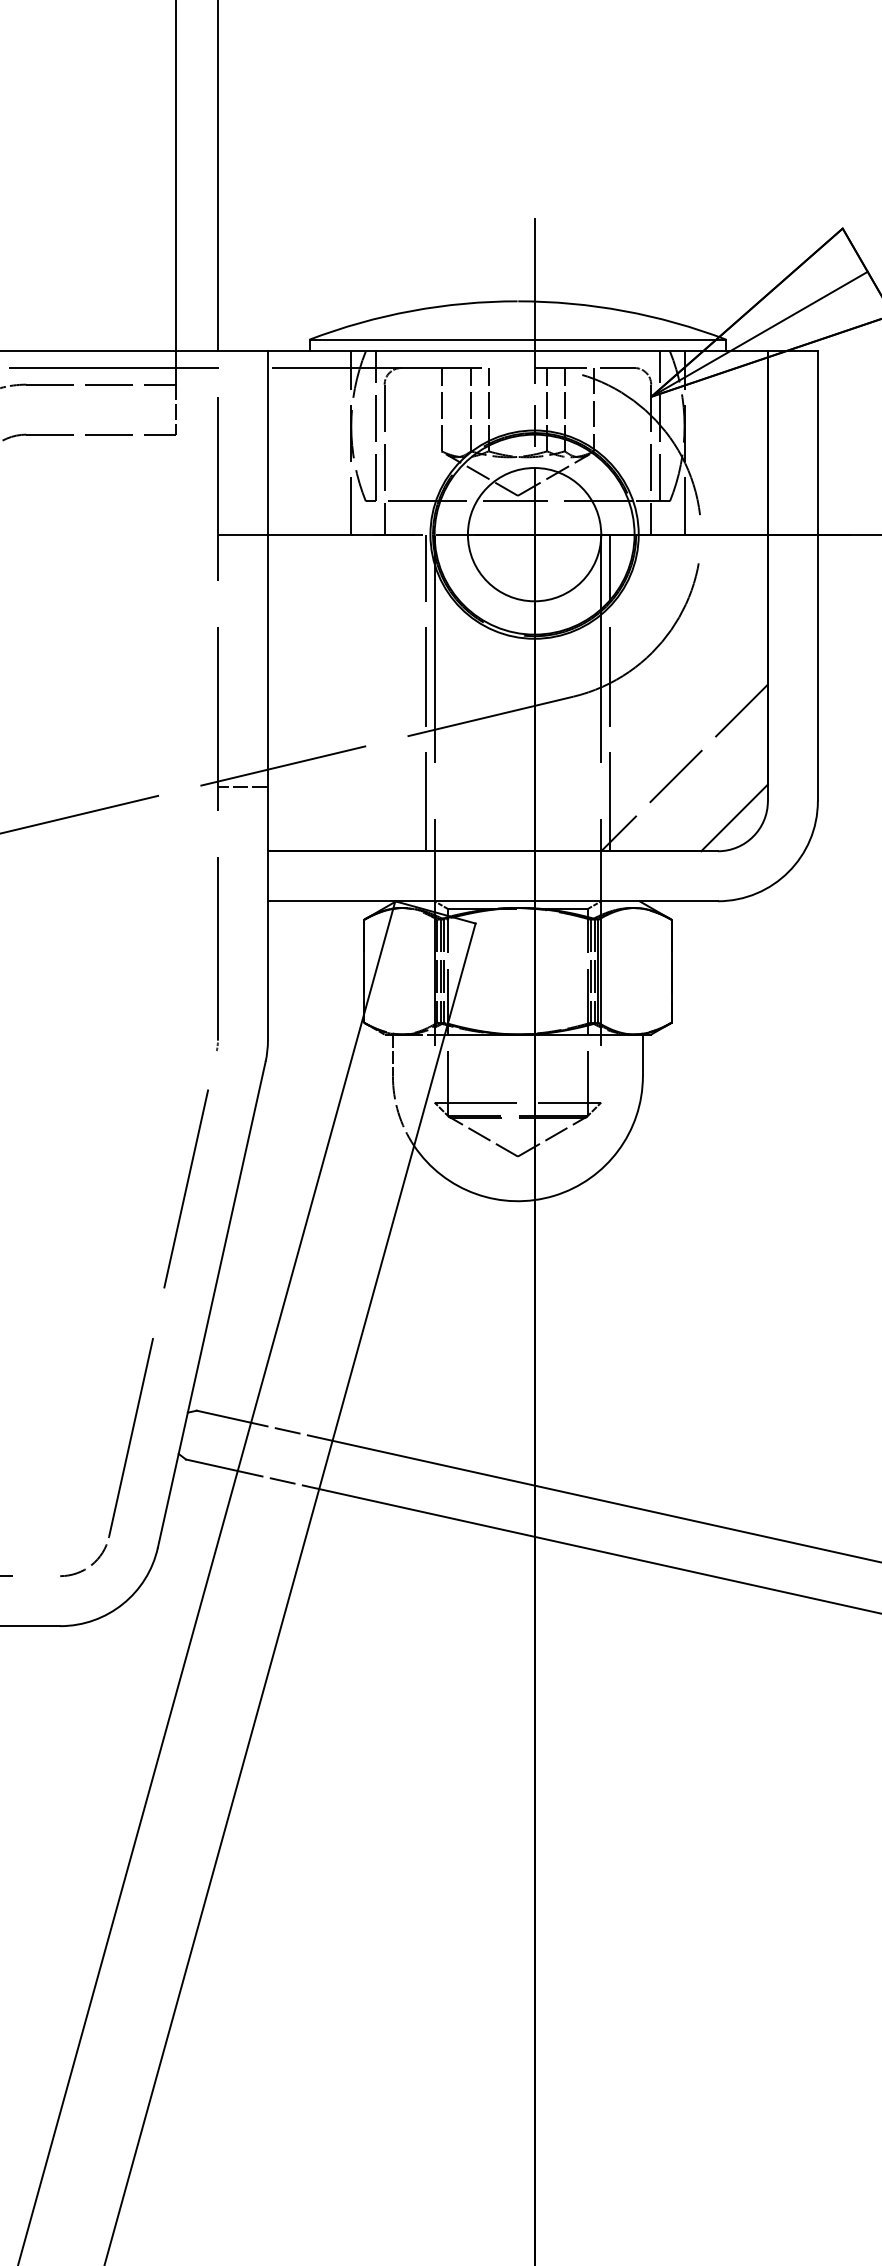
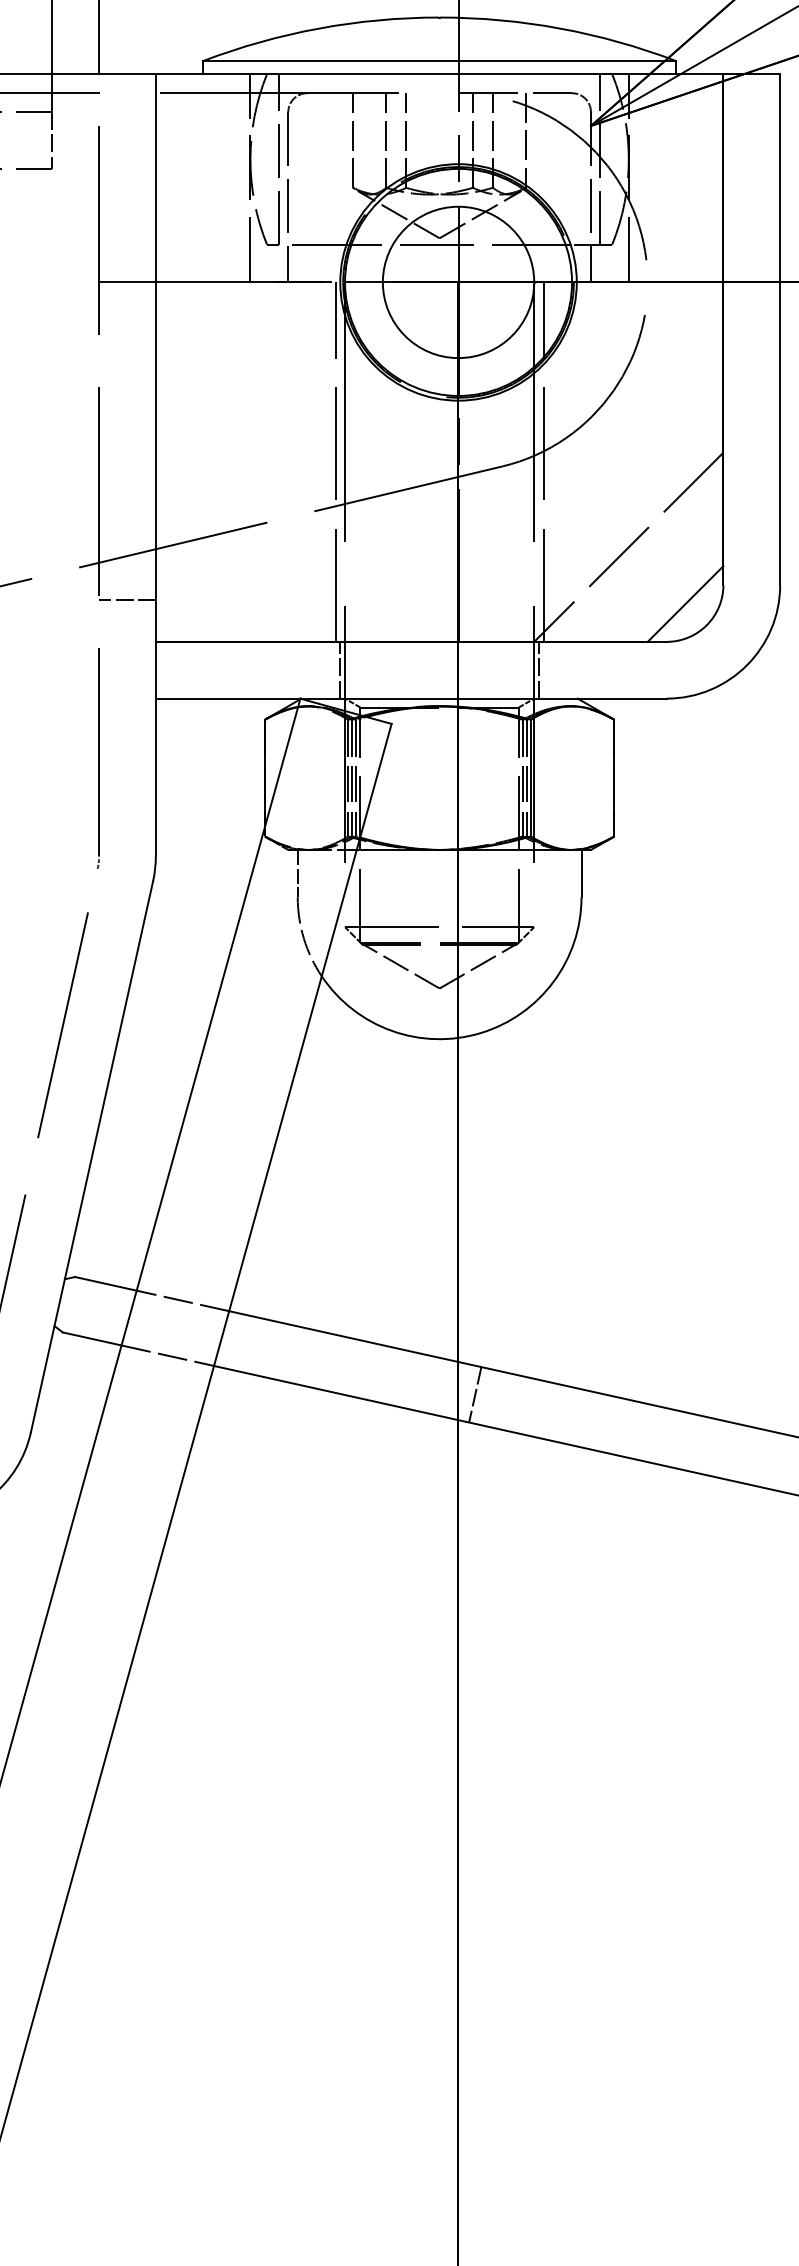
line: (242, 787) -> (126, 600), moved
line: (430, 876) -> (340, 670), added
line: (605, 876) -> (539, 670), added
line: (548, 1514) -> (474, 1394), added

